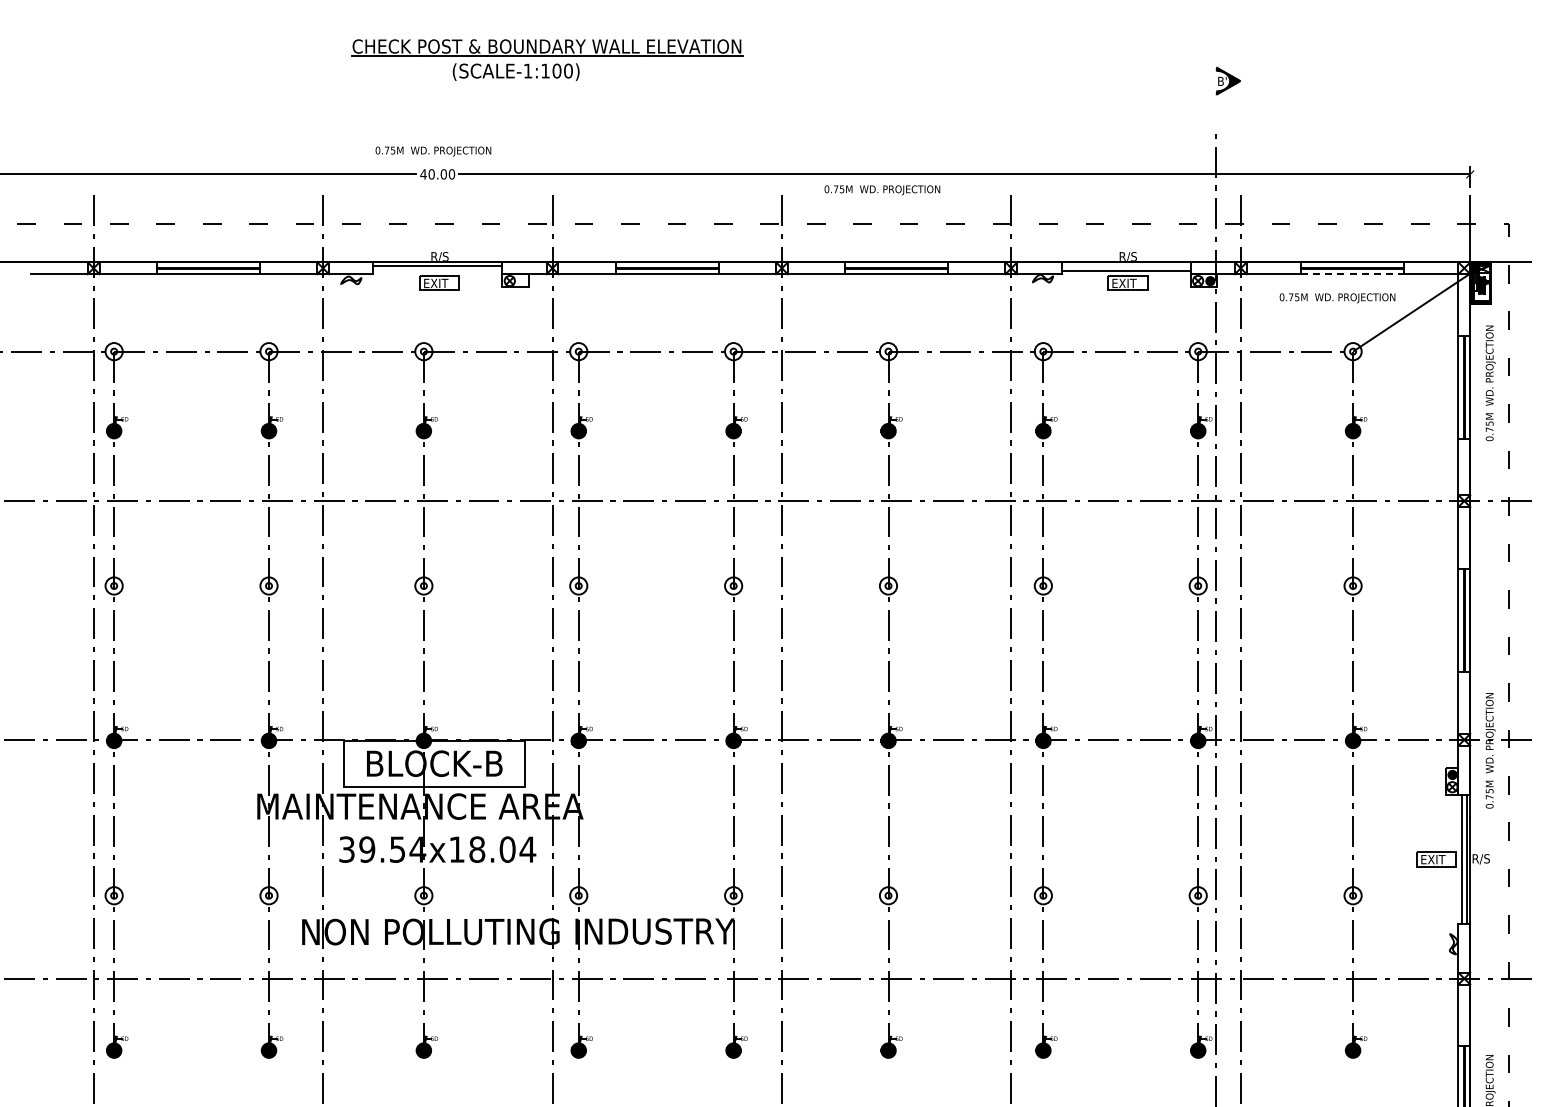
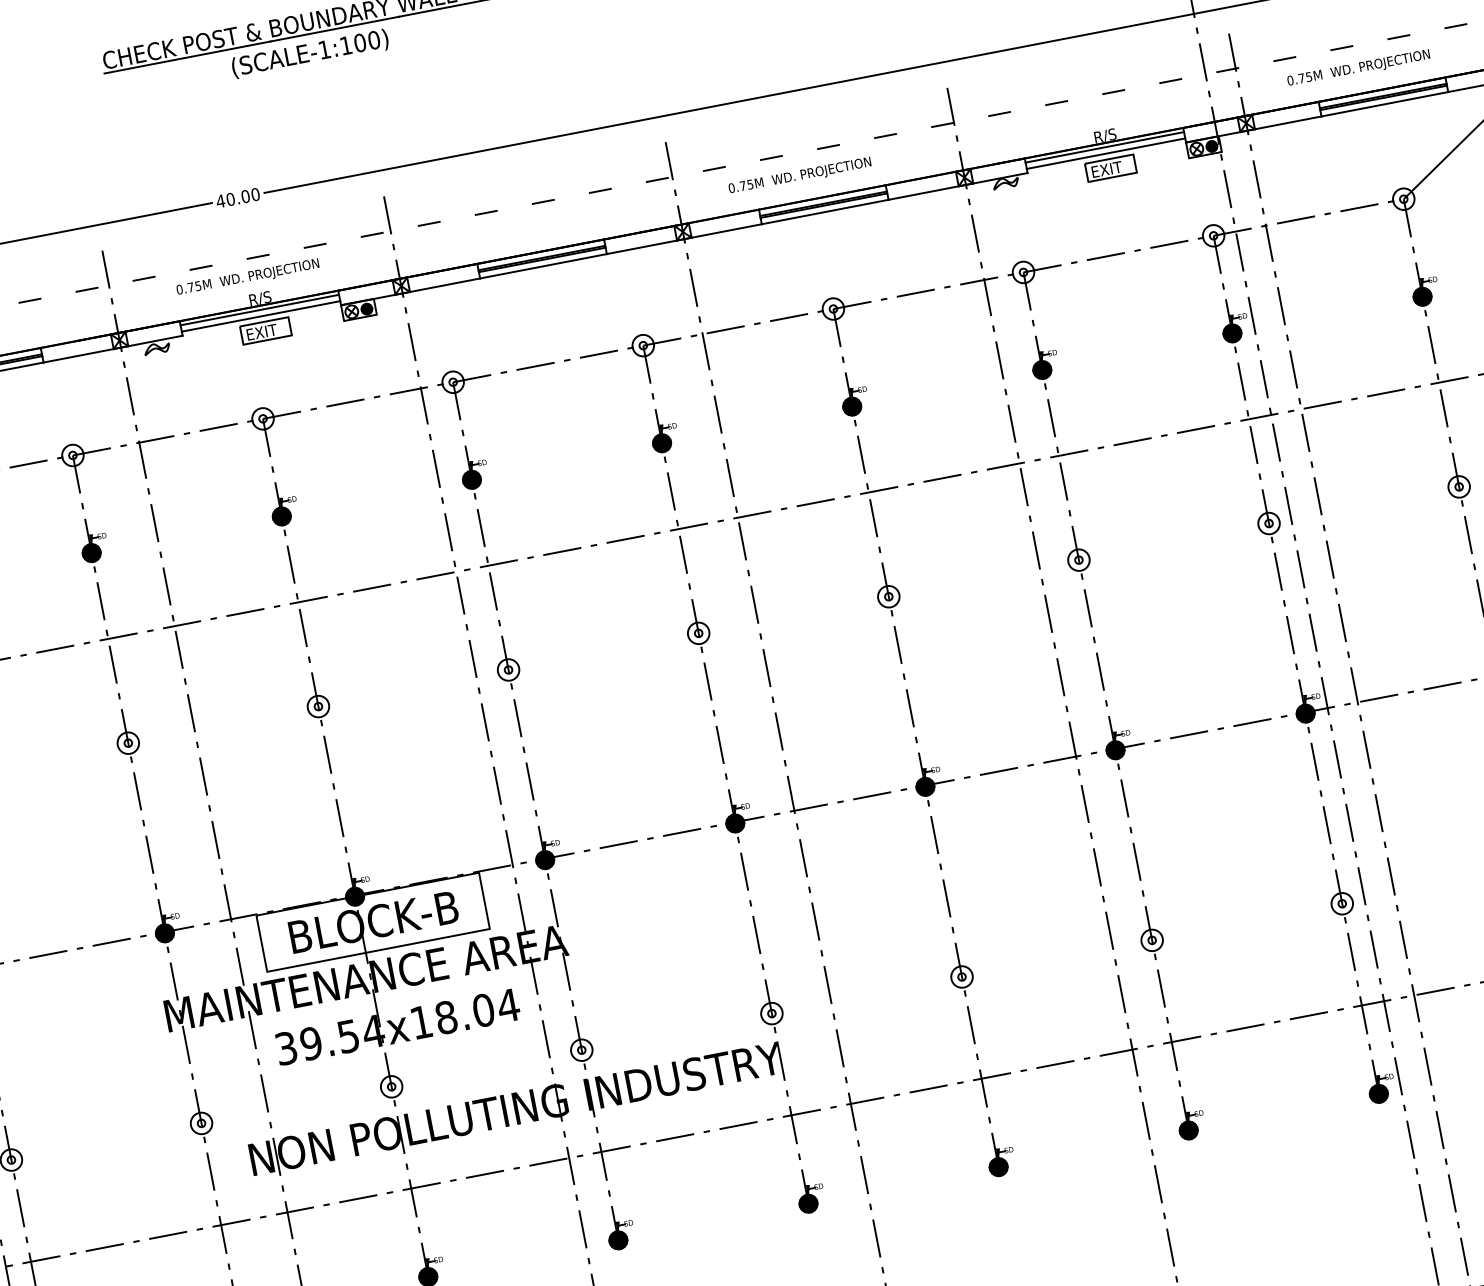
text: (433, 151) -> (248, 277), moved
text: (882, 190) -> (800, 176), moved
line: (1125, 265) -> (1103, 147), added
line: (437, 270) -> (260, 316), added
line: (1352, 274) -> (1384, 104), dashed -> solid
fill: (521, 281) -> (366, 309), added
text: (1337, 298) -> (1358, 68), moved

